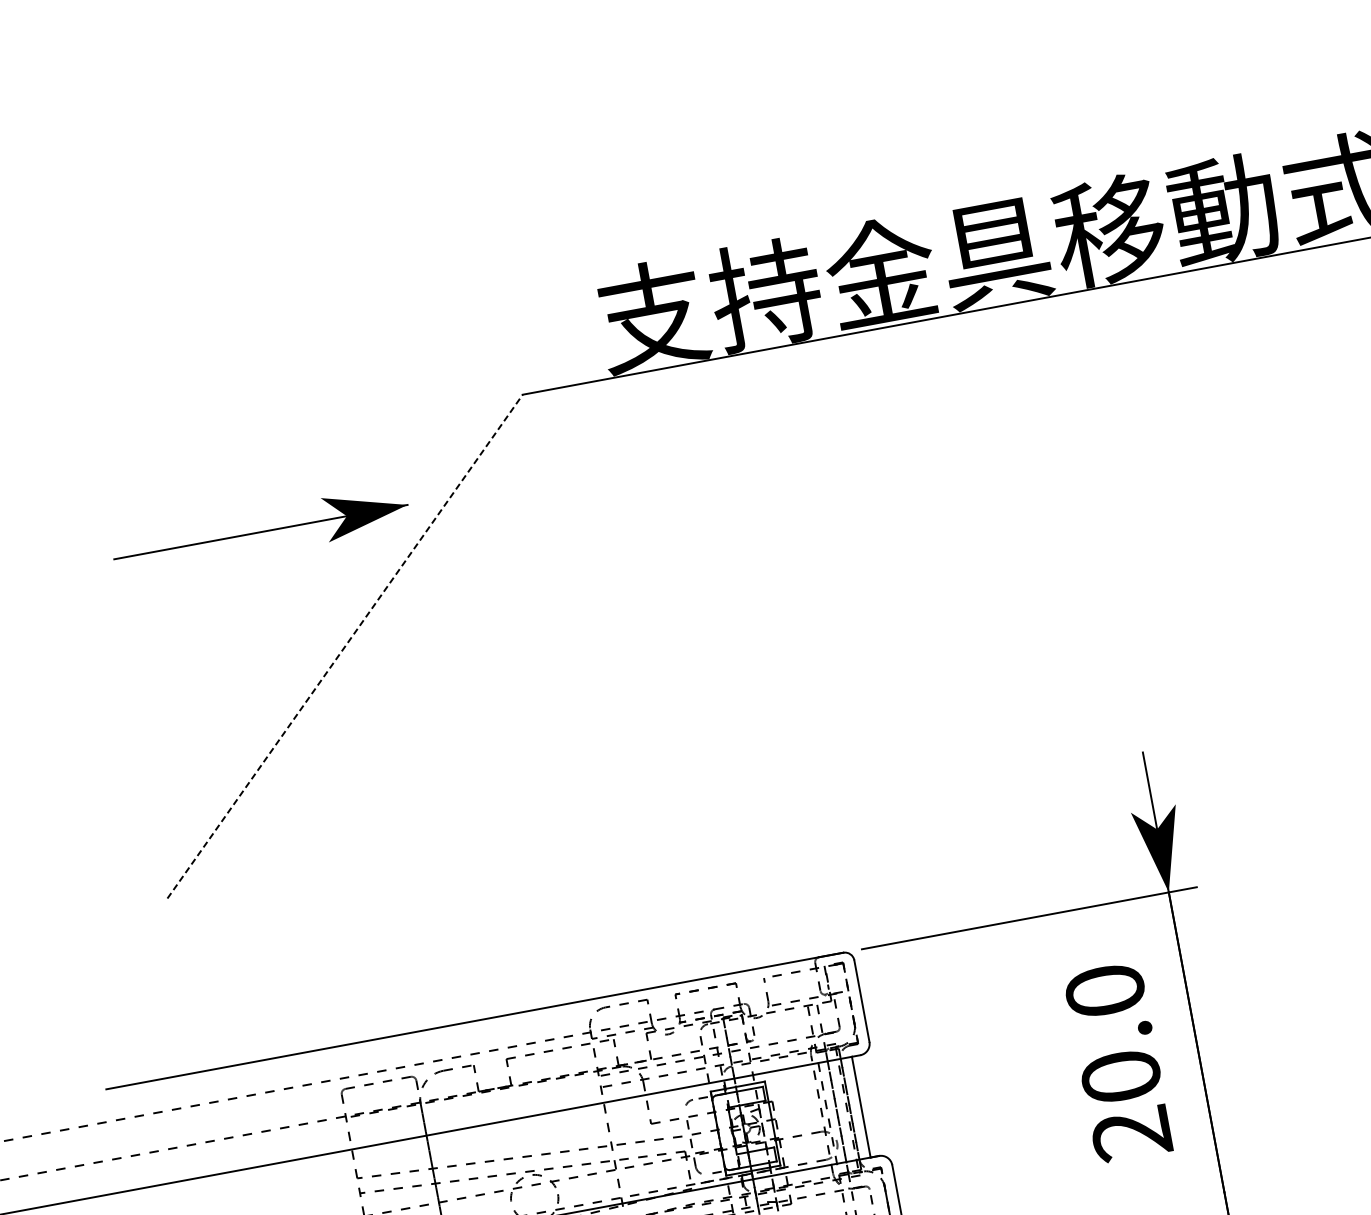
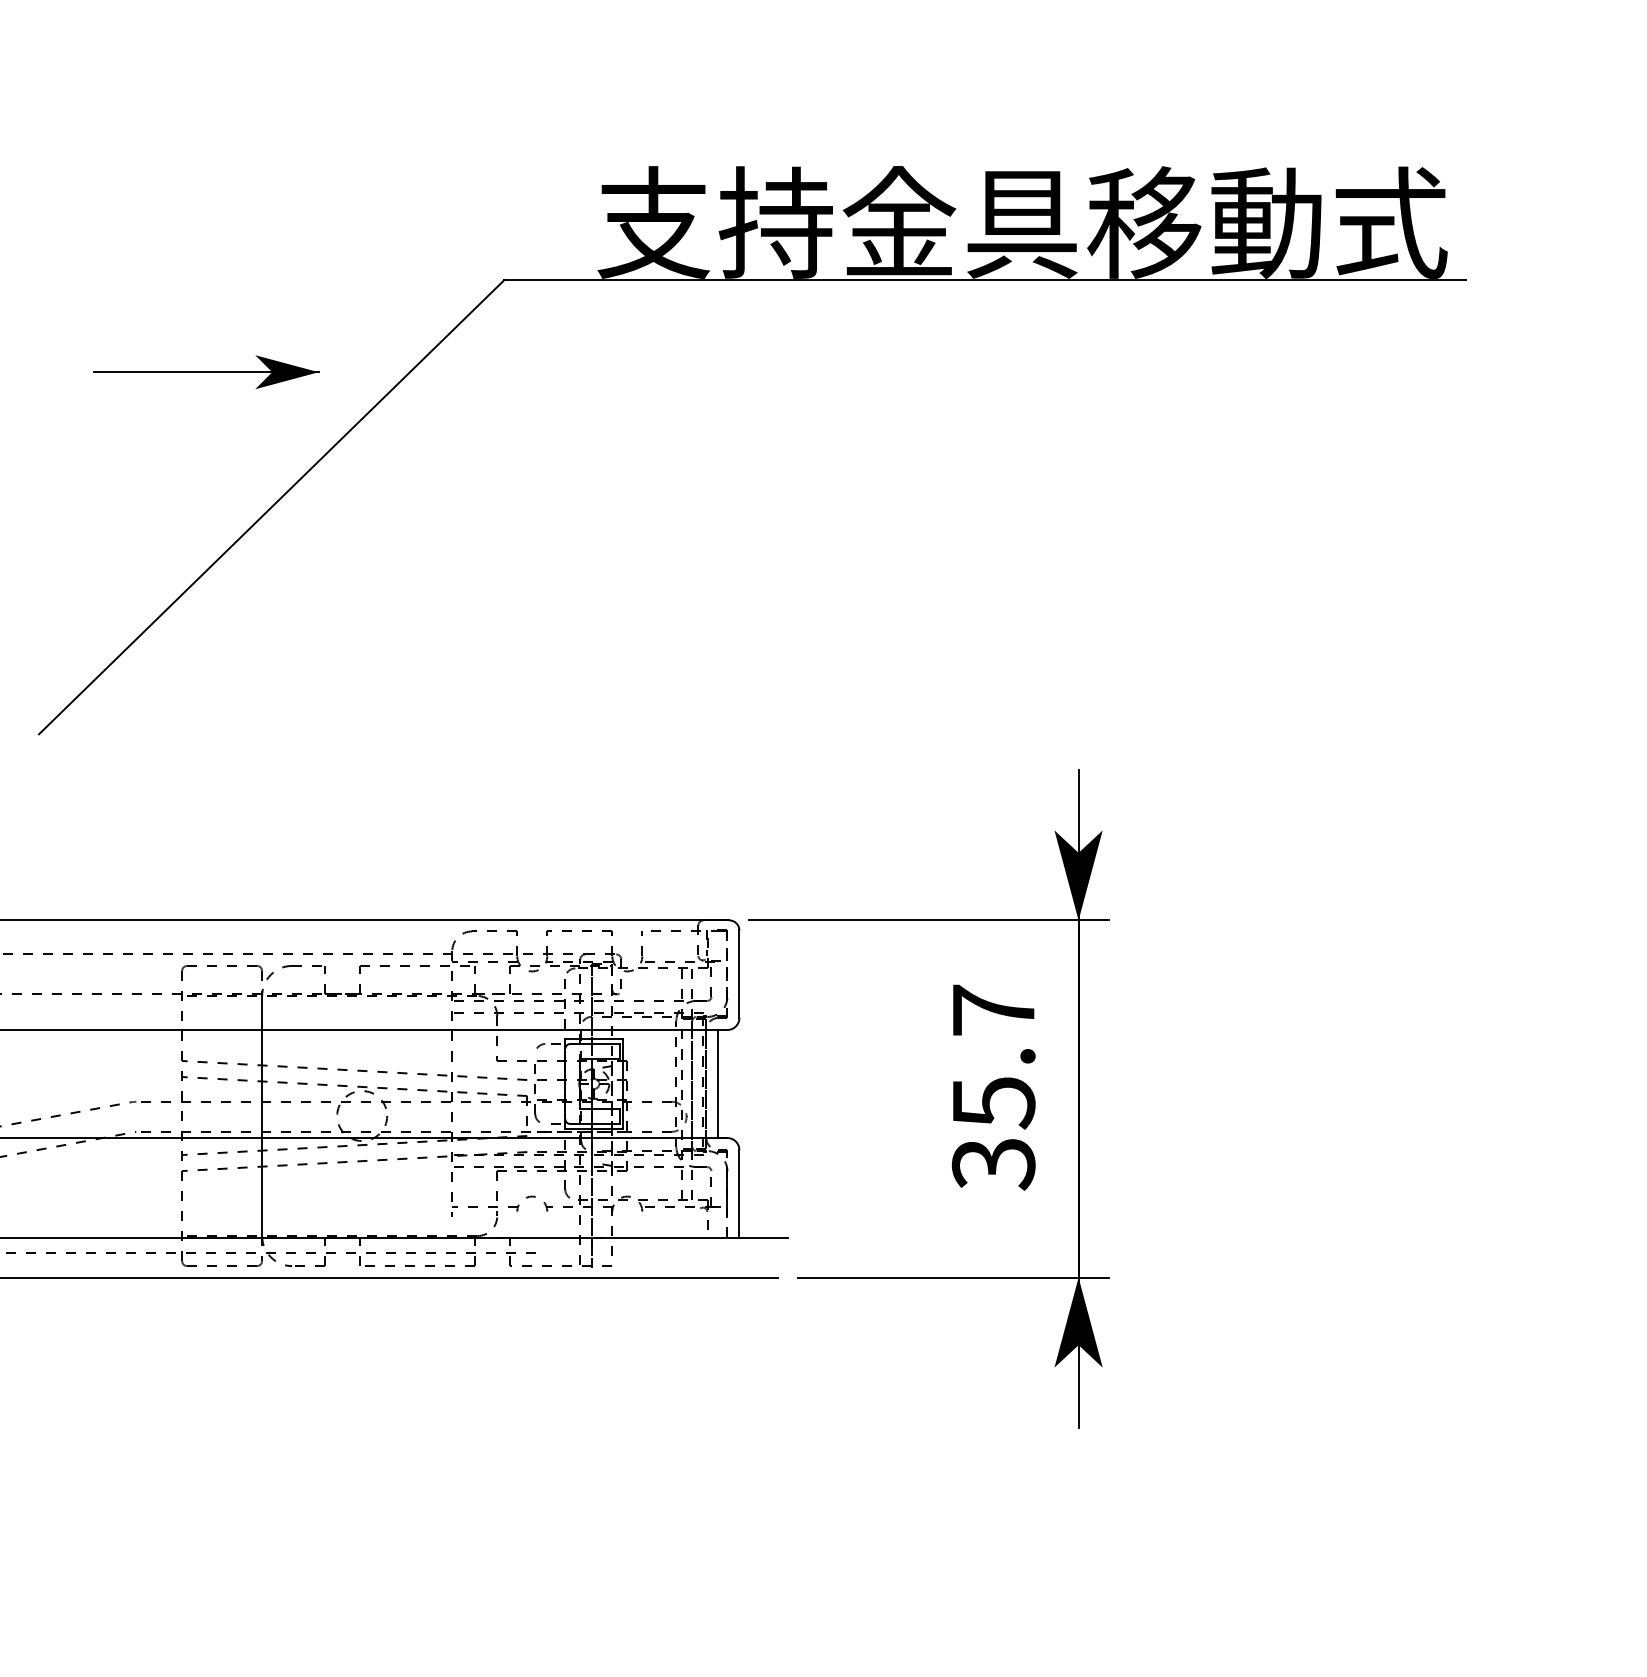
part: (260, 531) -> (206, 371), size x0.71
line: (345, 645) -> (272, 506), dashed -> solid
text: (1118, 1062) -> (993, 1087), 20.0 -> 35.7

